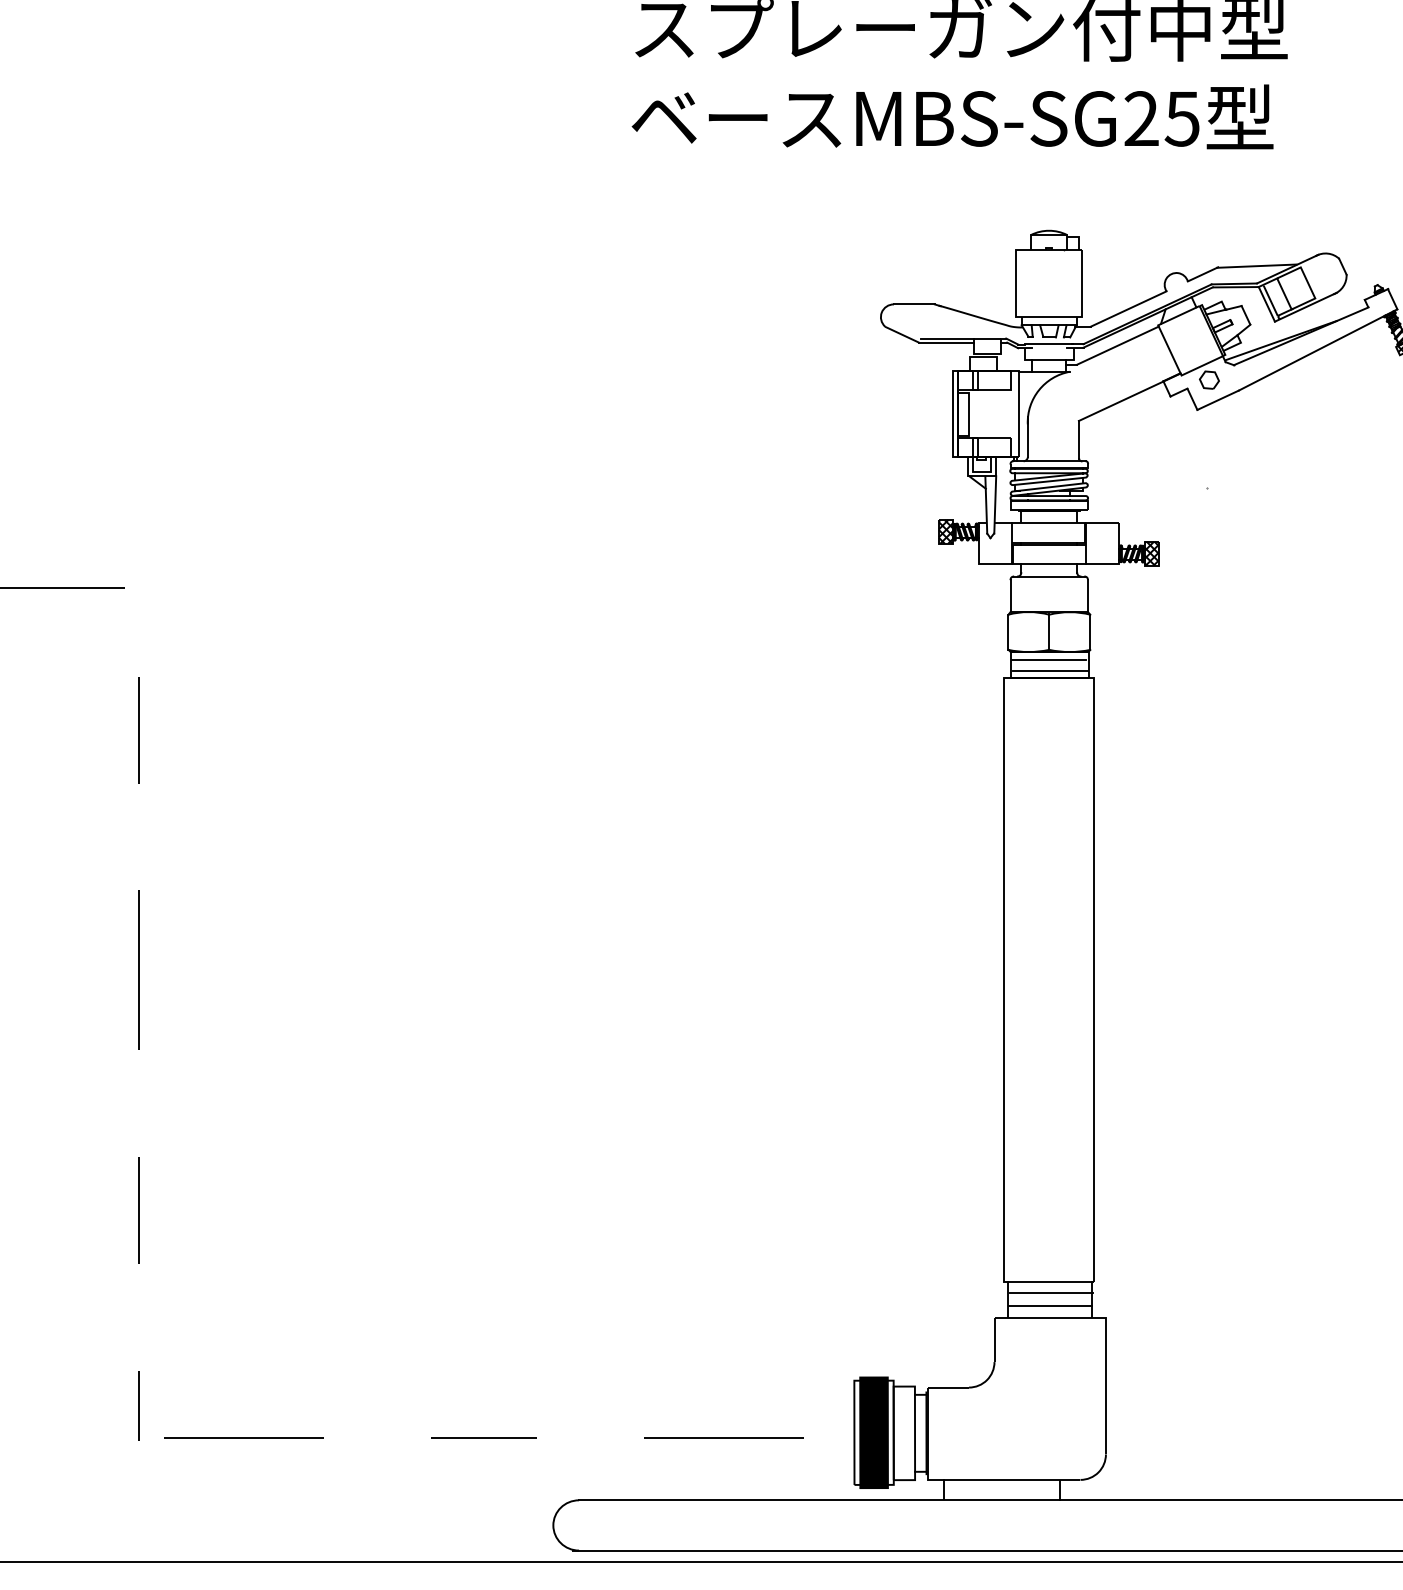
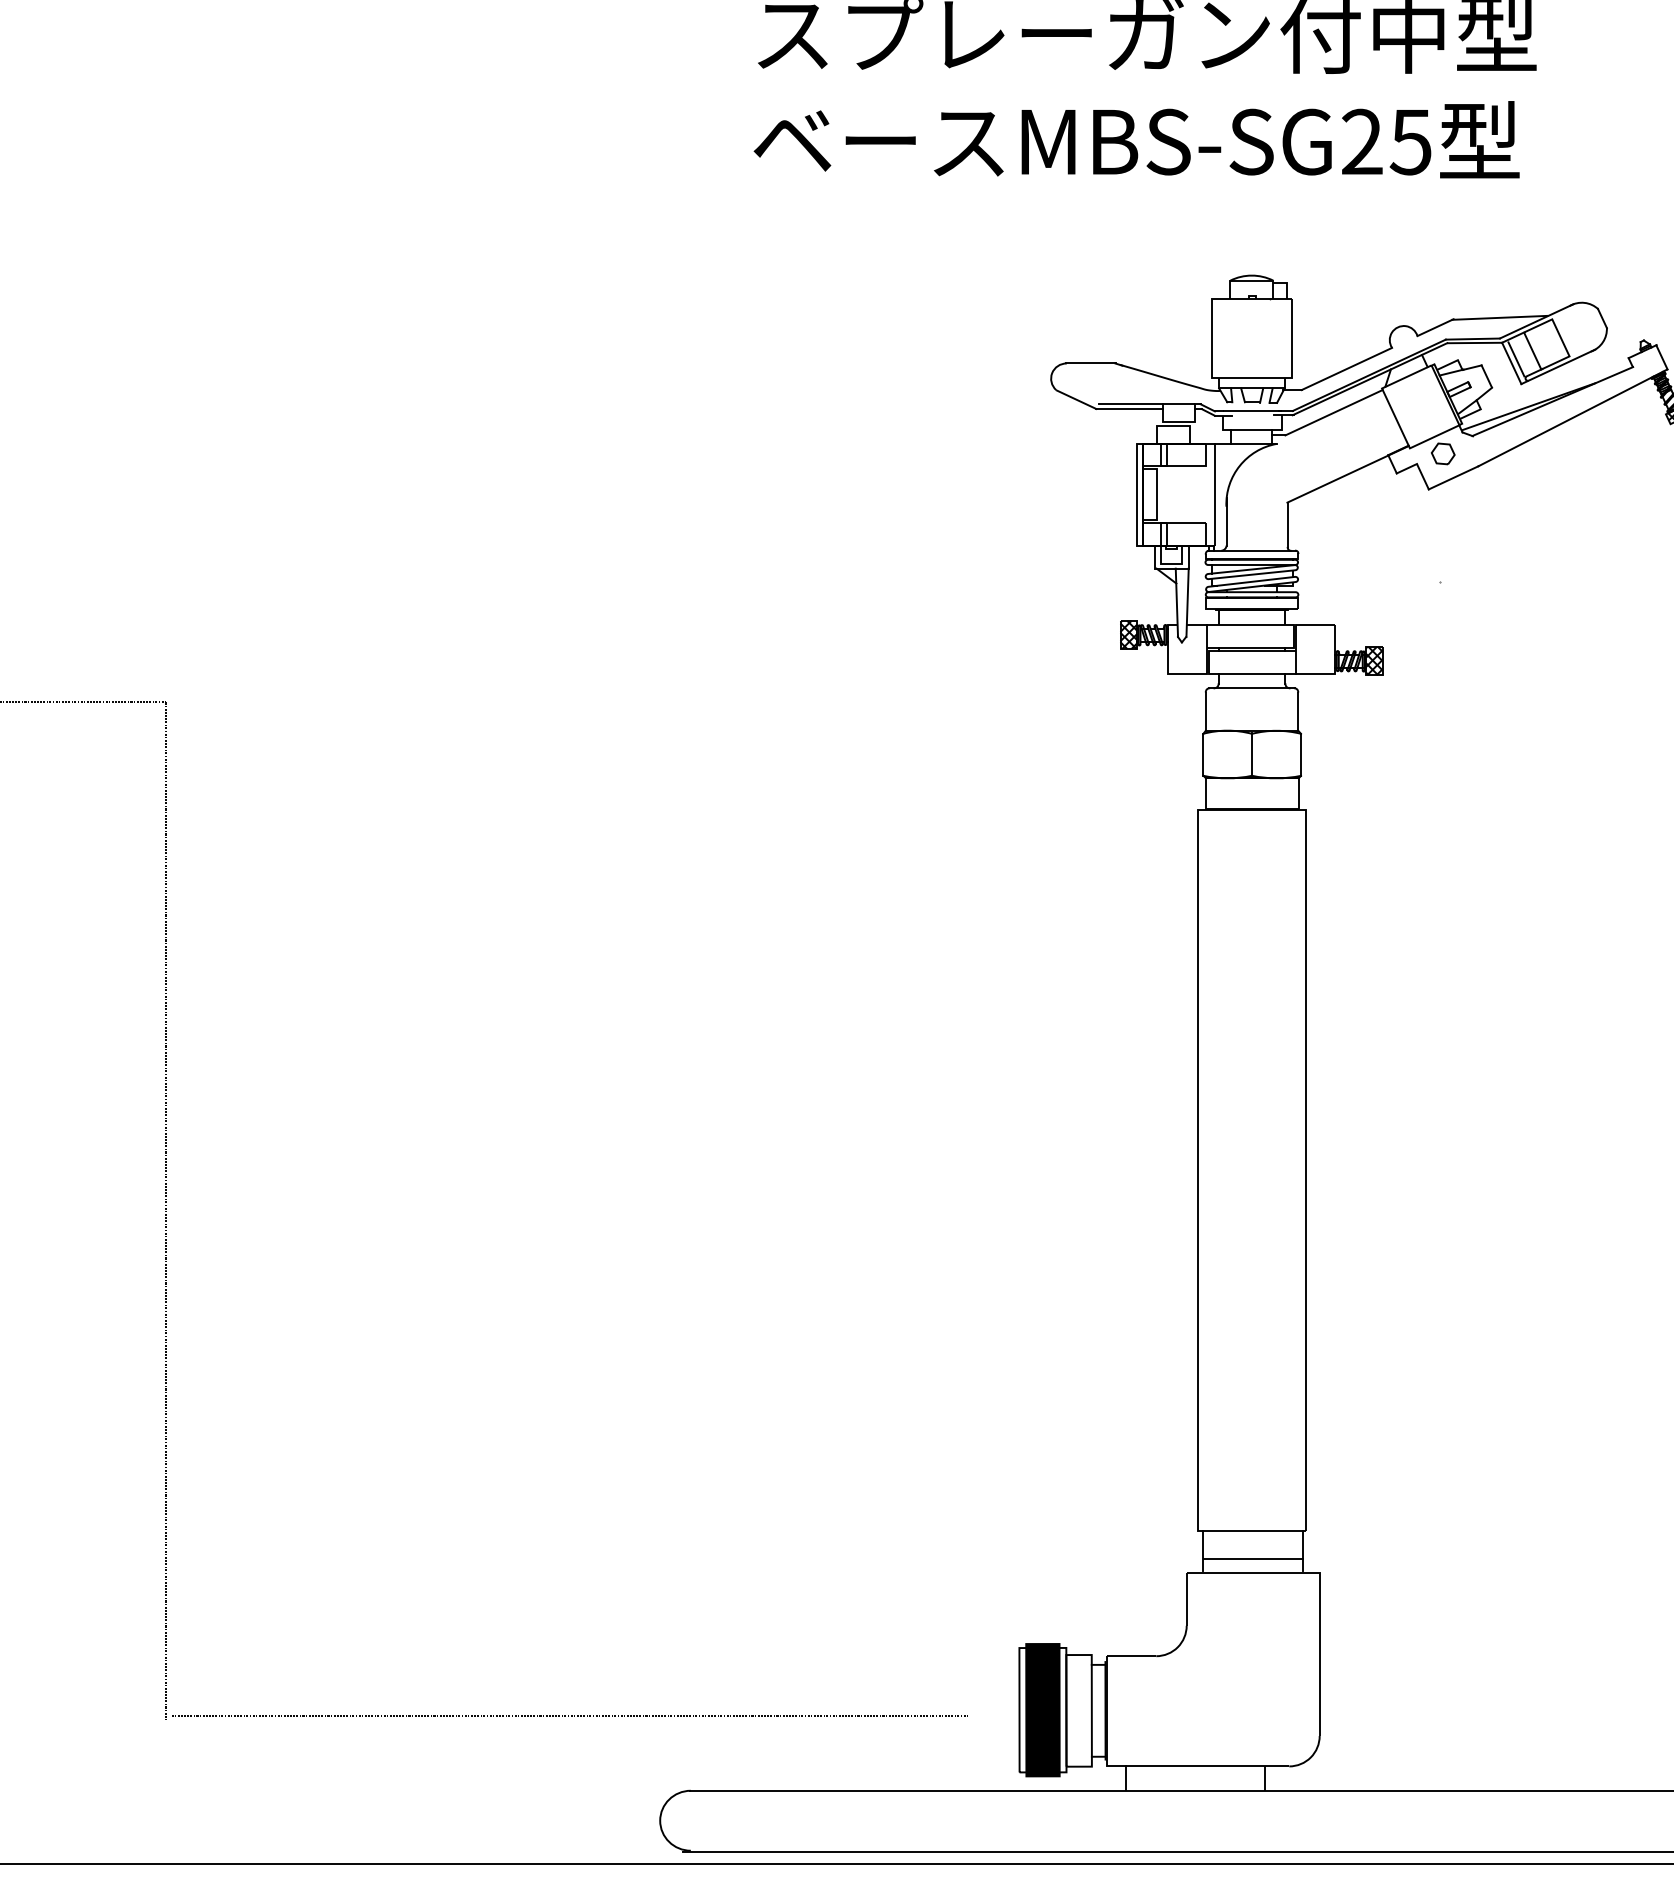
line: (1048, 659) -> (1251, 787), removed
line: (1049, 670) -> (1252, 800), removed
line: (1051, 1293) -> (1254, 1543), removed

